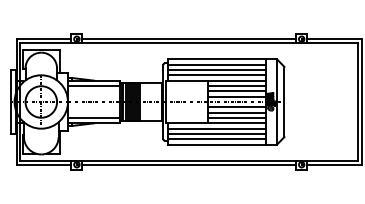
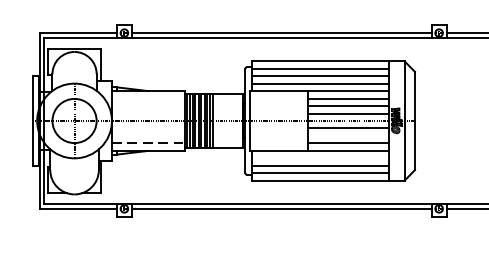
line: (93, 85) -> (147, 97), removed
line: (236, 112) -> (347, 135), removed
line: (93, 118) -> (147, 144), solid -> dashed
line: (216, 128) -> (319, 158), removed

